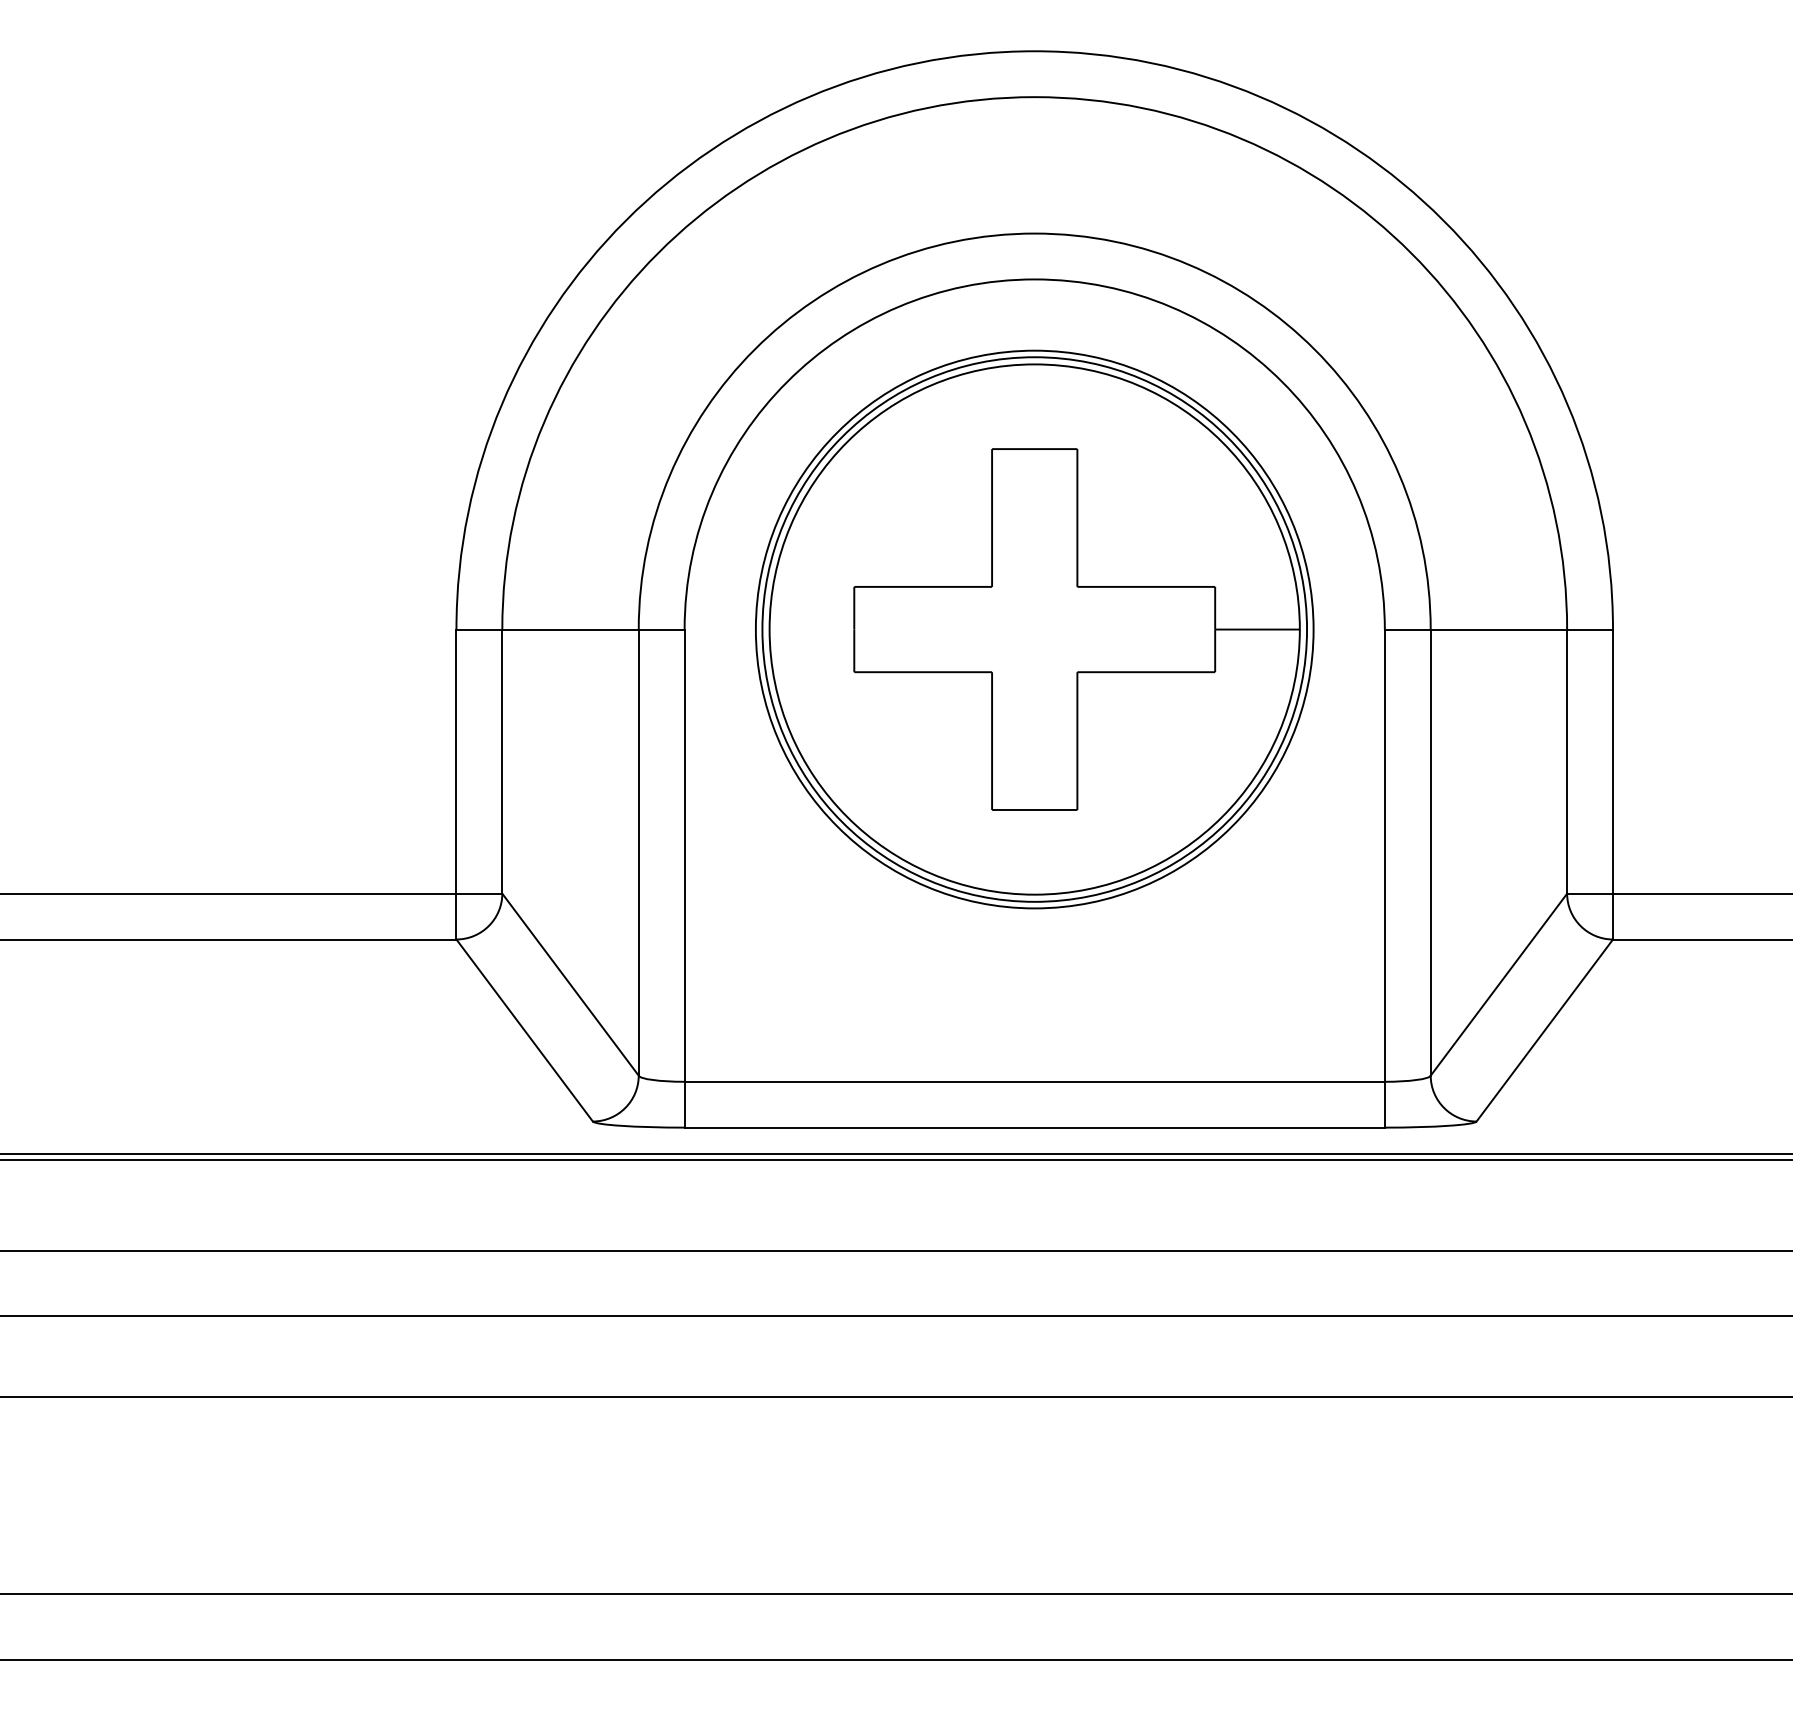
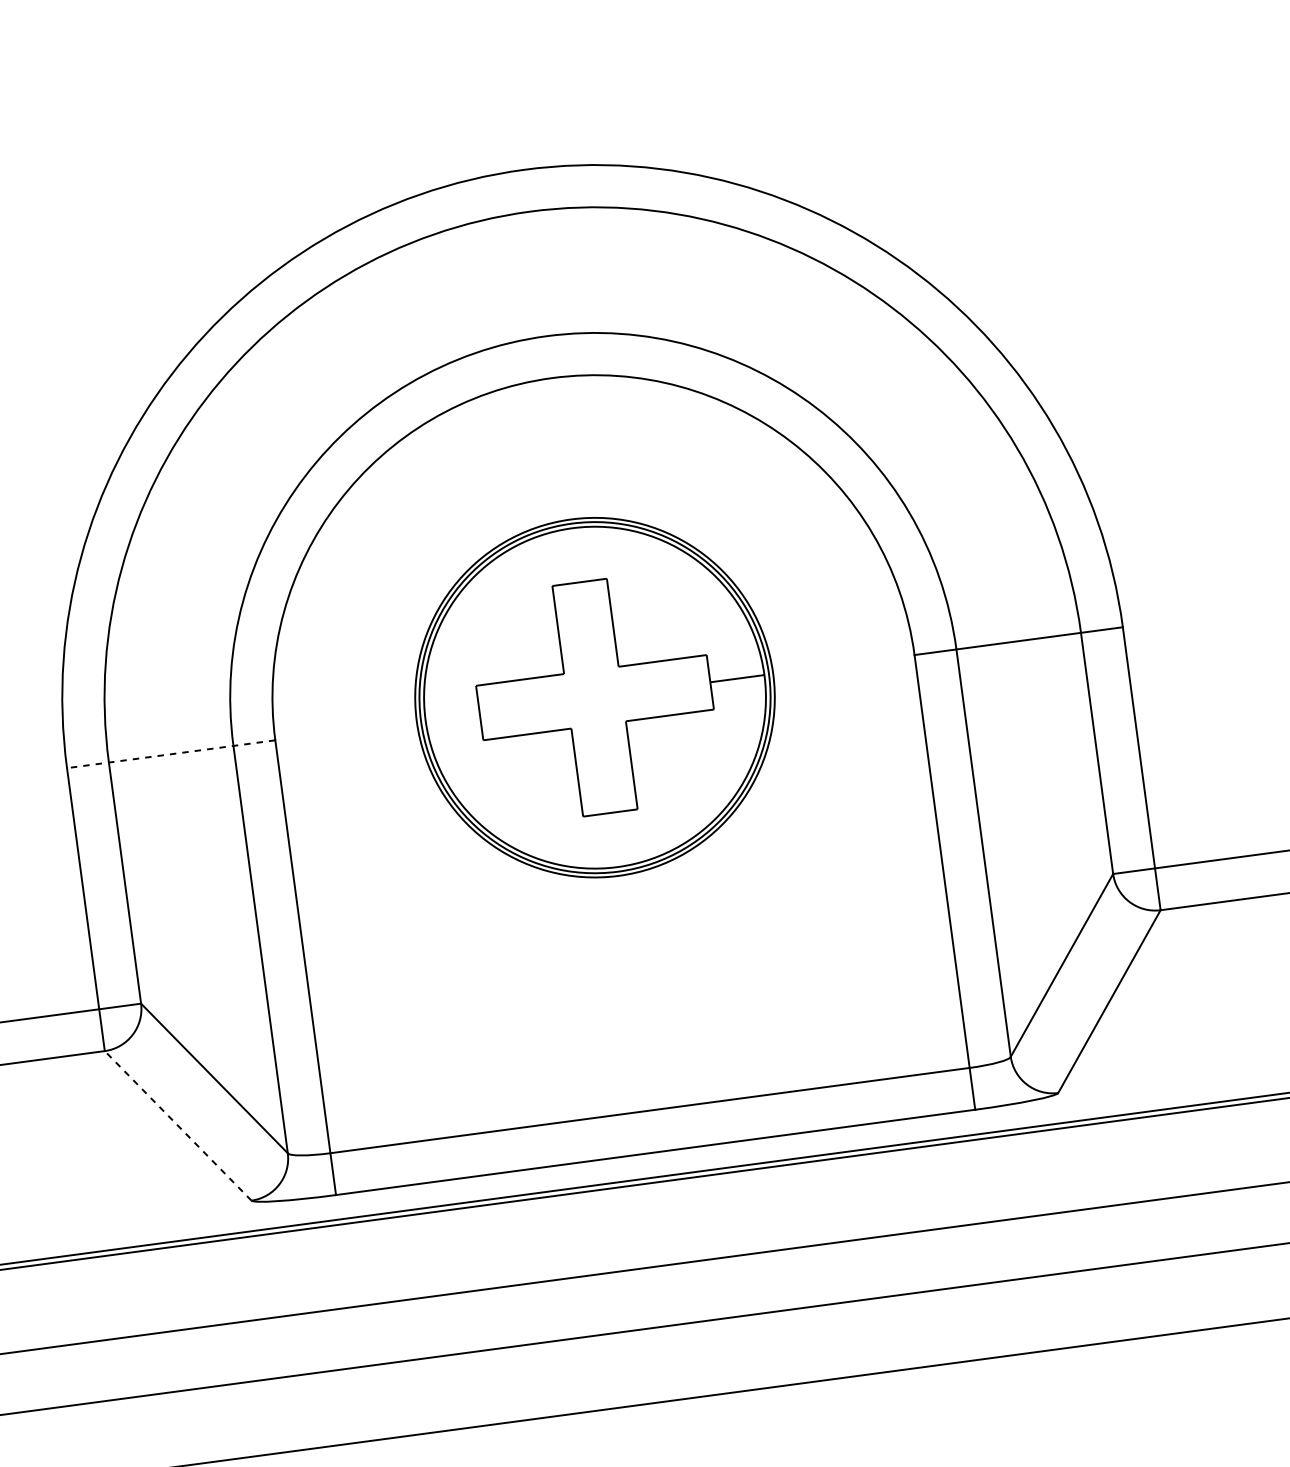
line: (570, 629) -> (171, 754), solid -> dashed
part: (1034, 629) -> (594, 697), size x0.7
line: (524, 1030) -> (178, 1125), solid -> dashed

